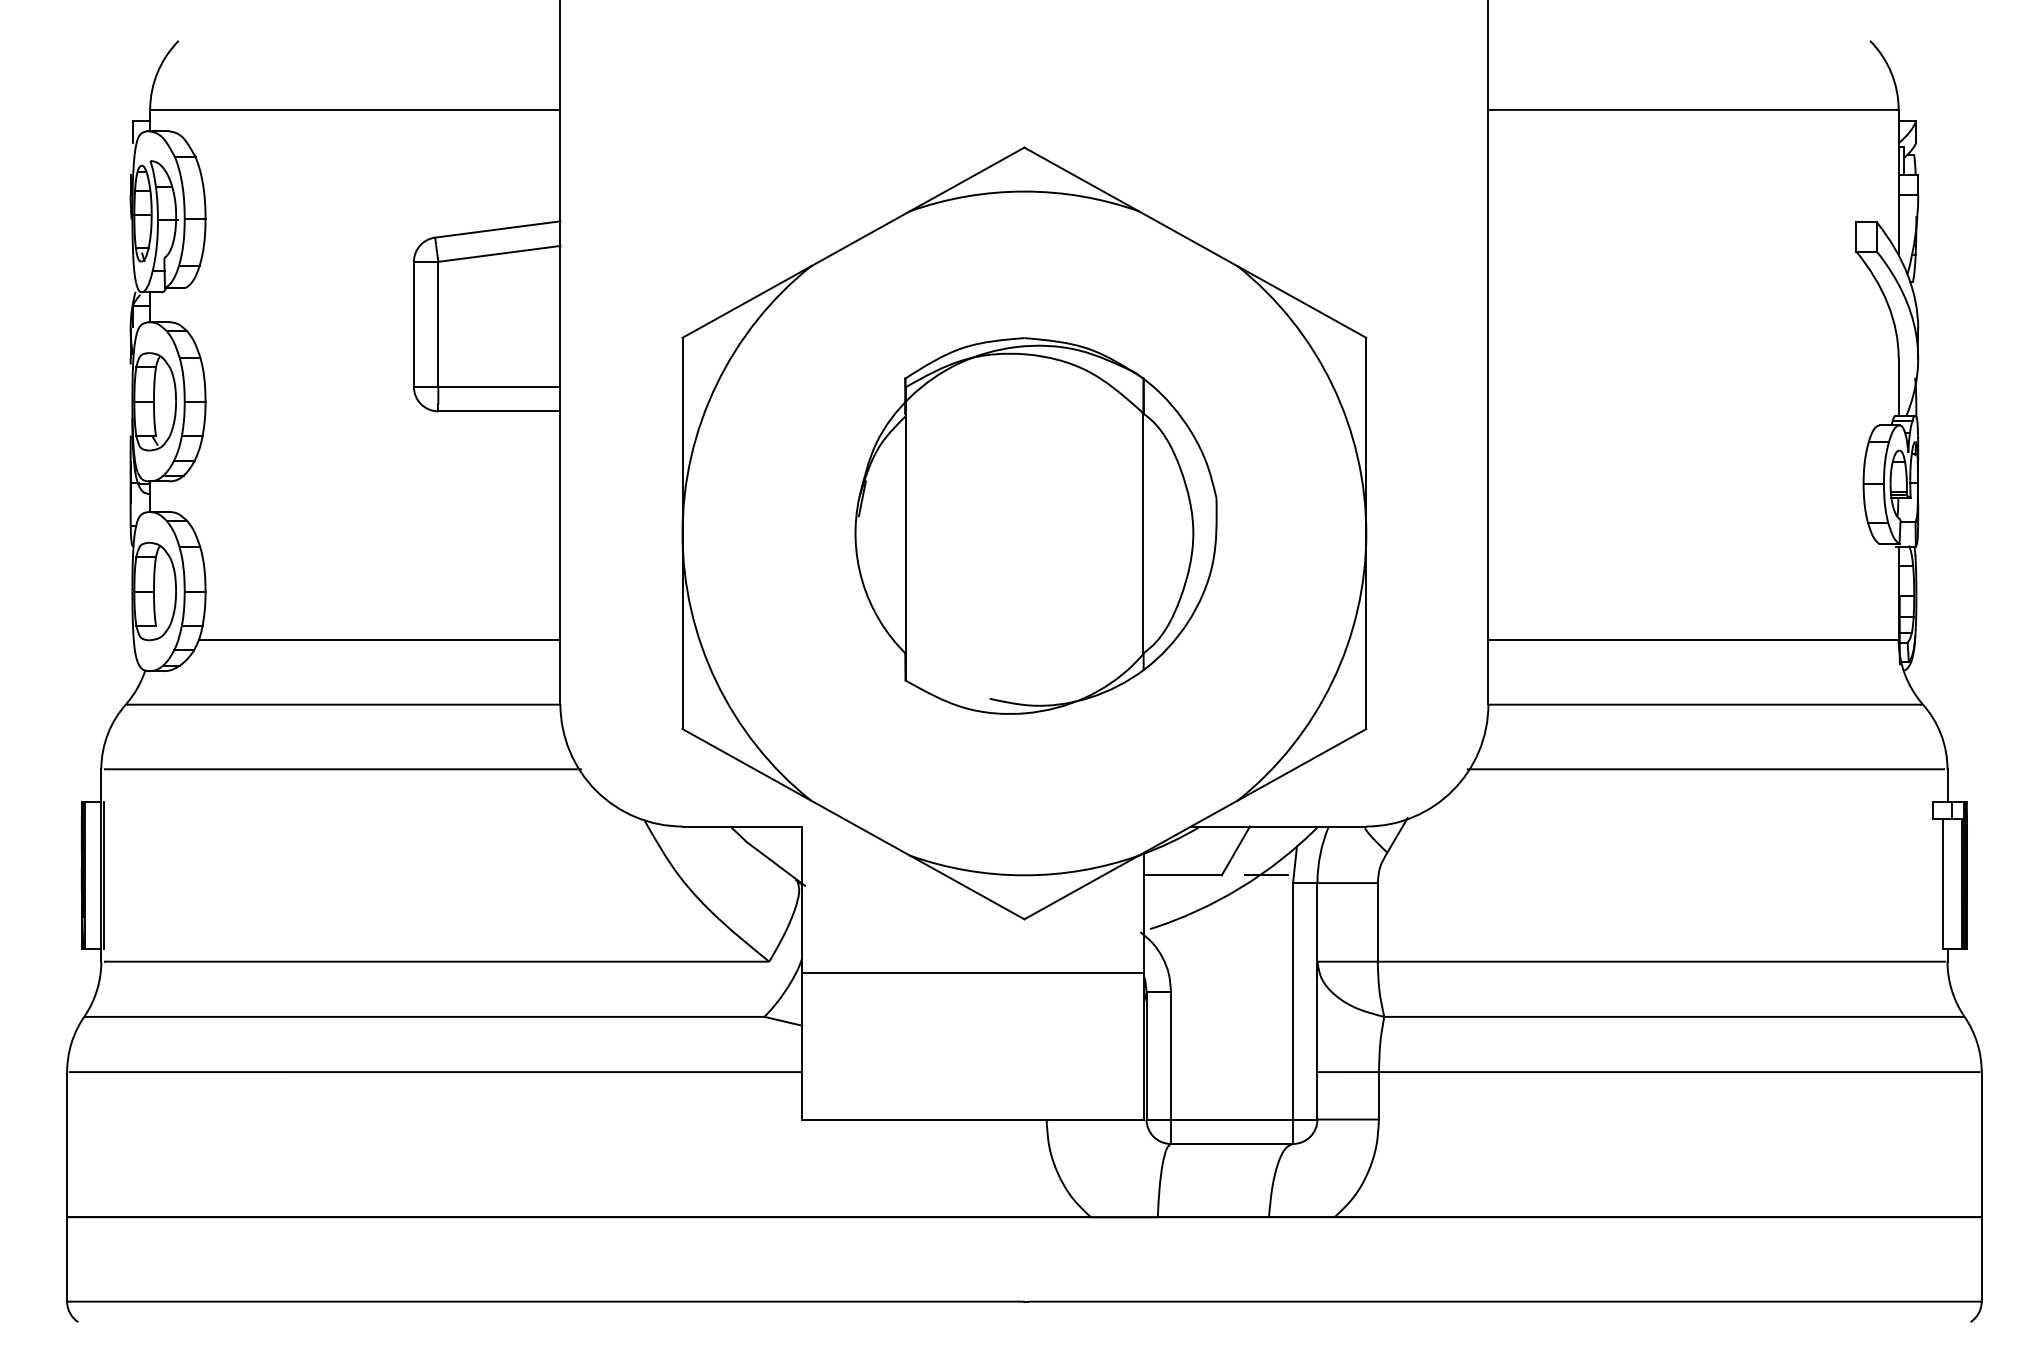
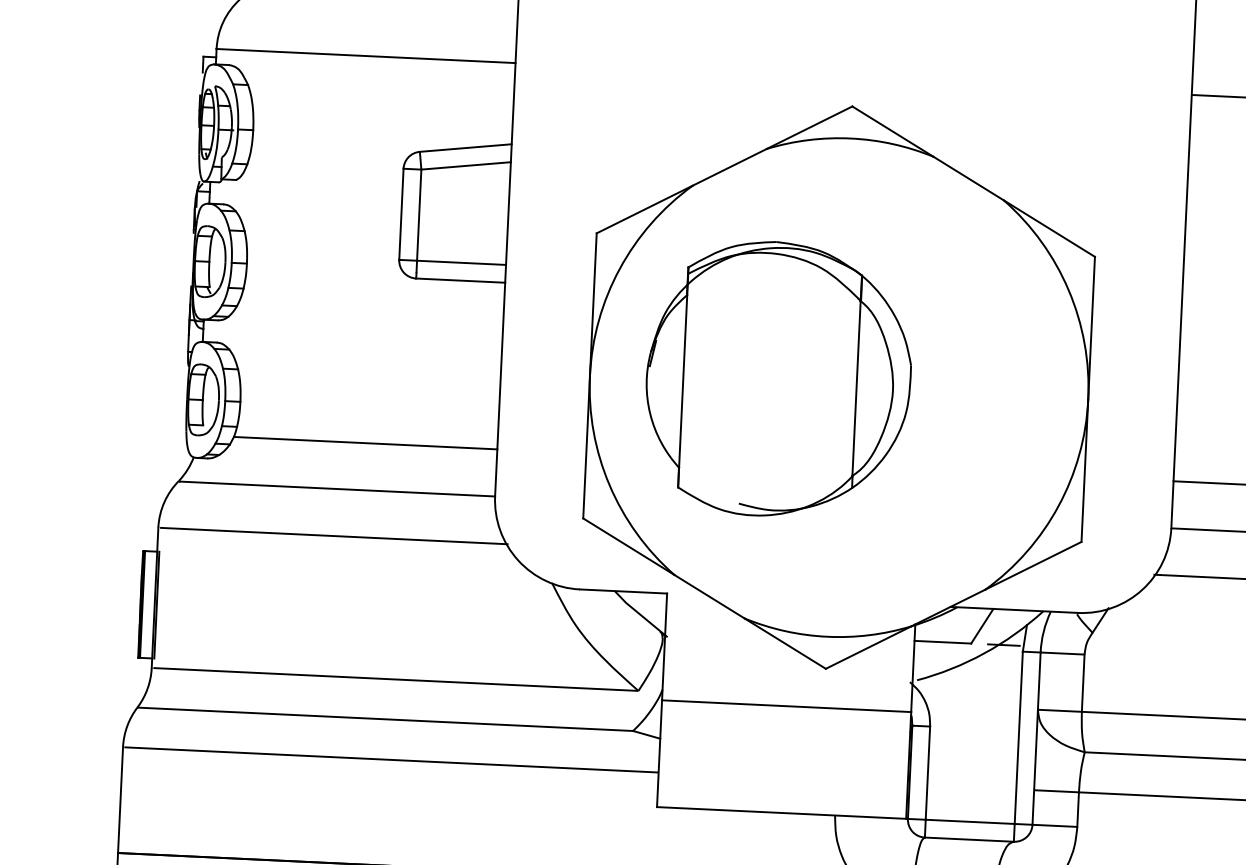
part: (1035, 525) -> (778, 378), moved

